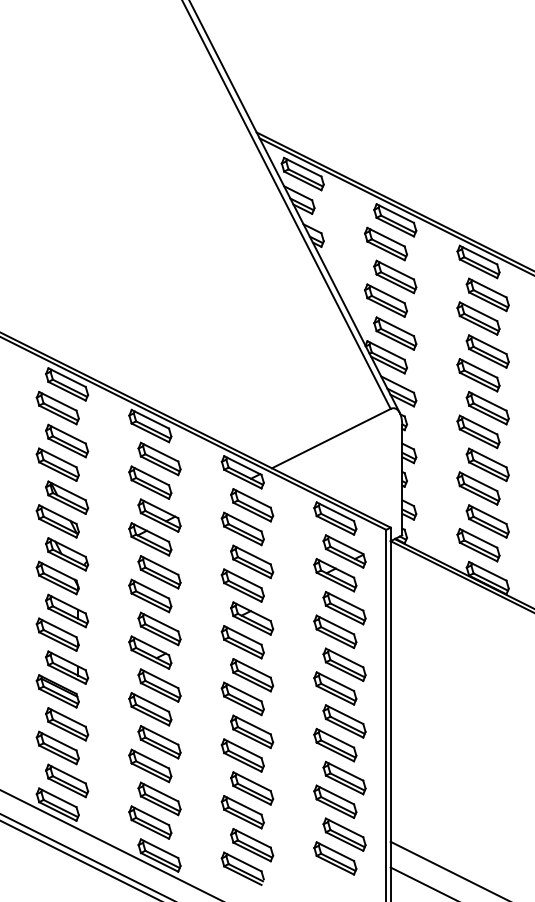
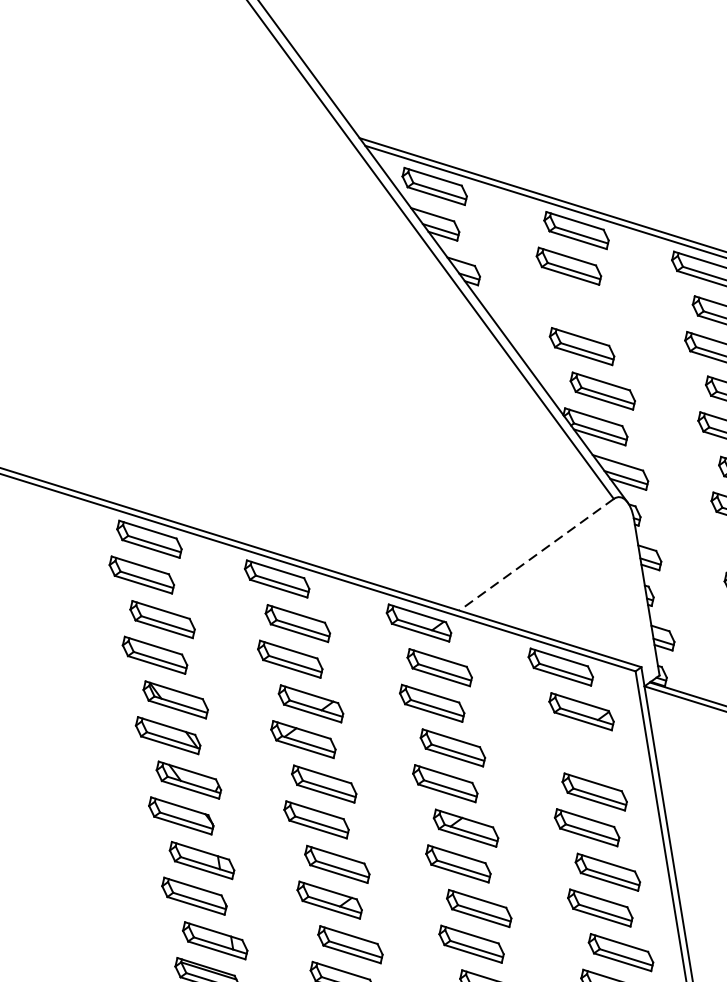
part: (395, 276) -> (589, 310), removed
line: (330, 438) -> (535, 554), solid -> dashed
part: (335, 575) -> (574, 747), removed

